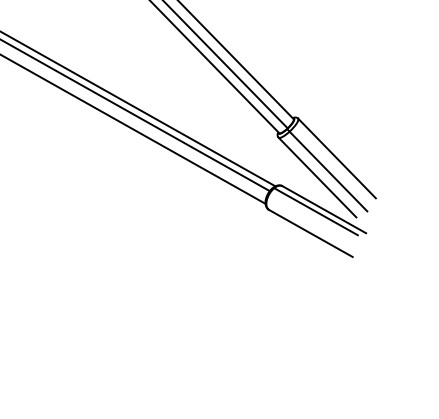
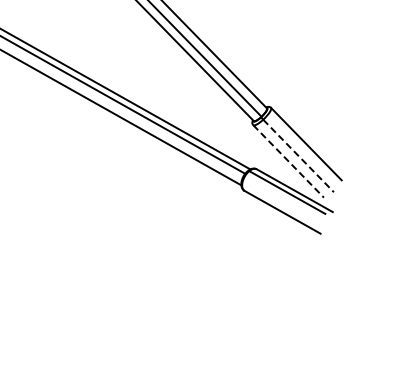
line: (328, 171) -> (298, 155), solid -> dashed
line: (317, 177) -> (288, 161), solid -> dashed

